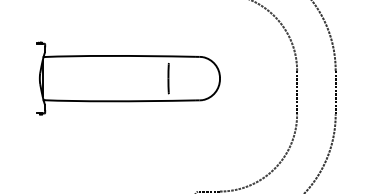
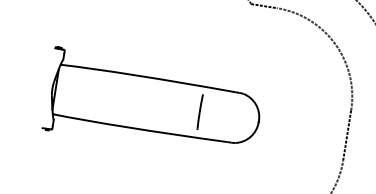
part: (128, 78) -> (154, 104), moved

